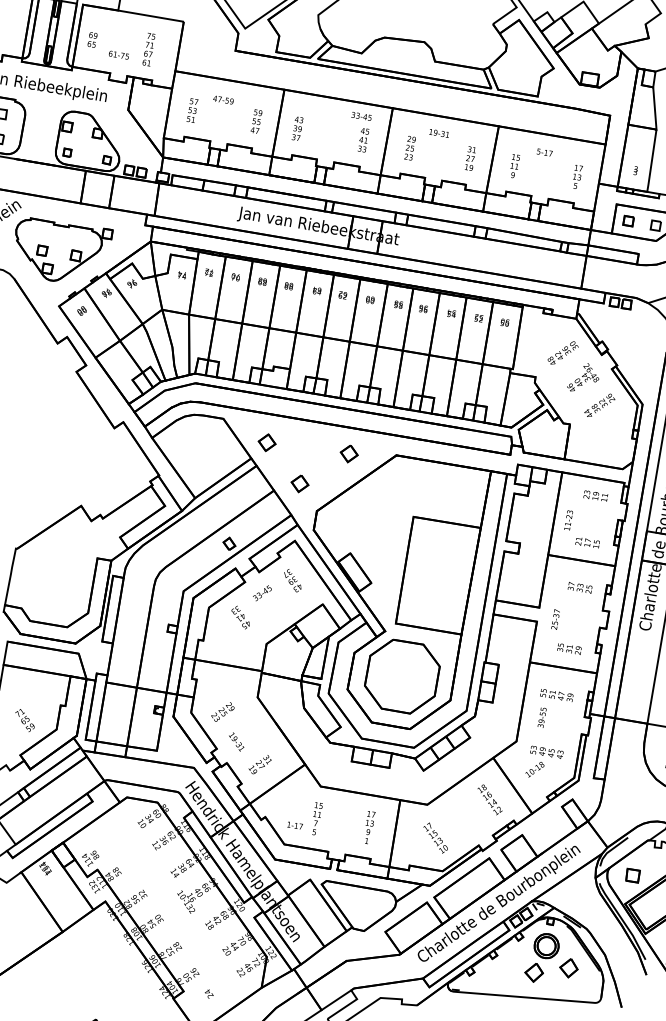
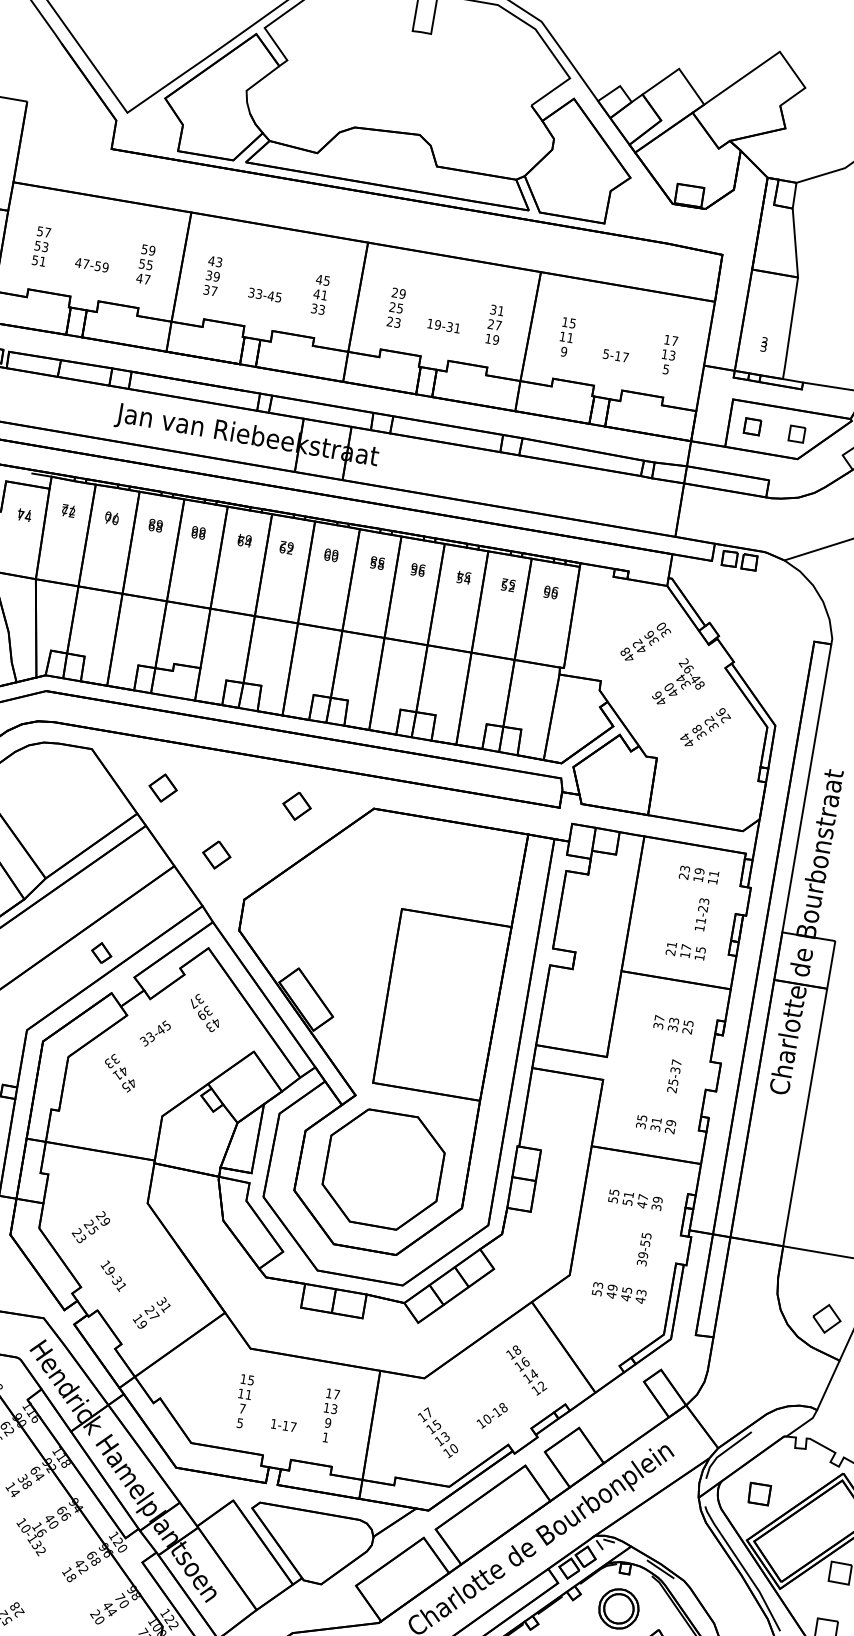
text: (223, 99) -> (91, 264), moved
text: (361, 116) -> (264, 295), moved
text: (438, 133) -> (442, 326), moved
text: (544, 152) -> (615, 355), moved
text: (568, 520) -> (701, 914), moved
text: (555, 619) -> (674, 1076), moved
text: (541, 717) -> (643, 1249), moved
text: (534, 769) -> (491, 1415), moved
text: (294, 825) -> (282, 1425), moved

